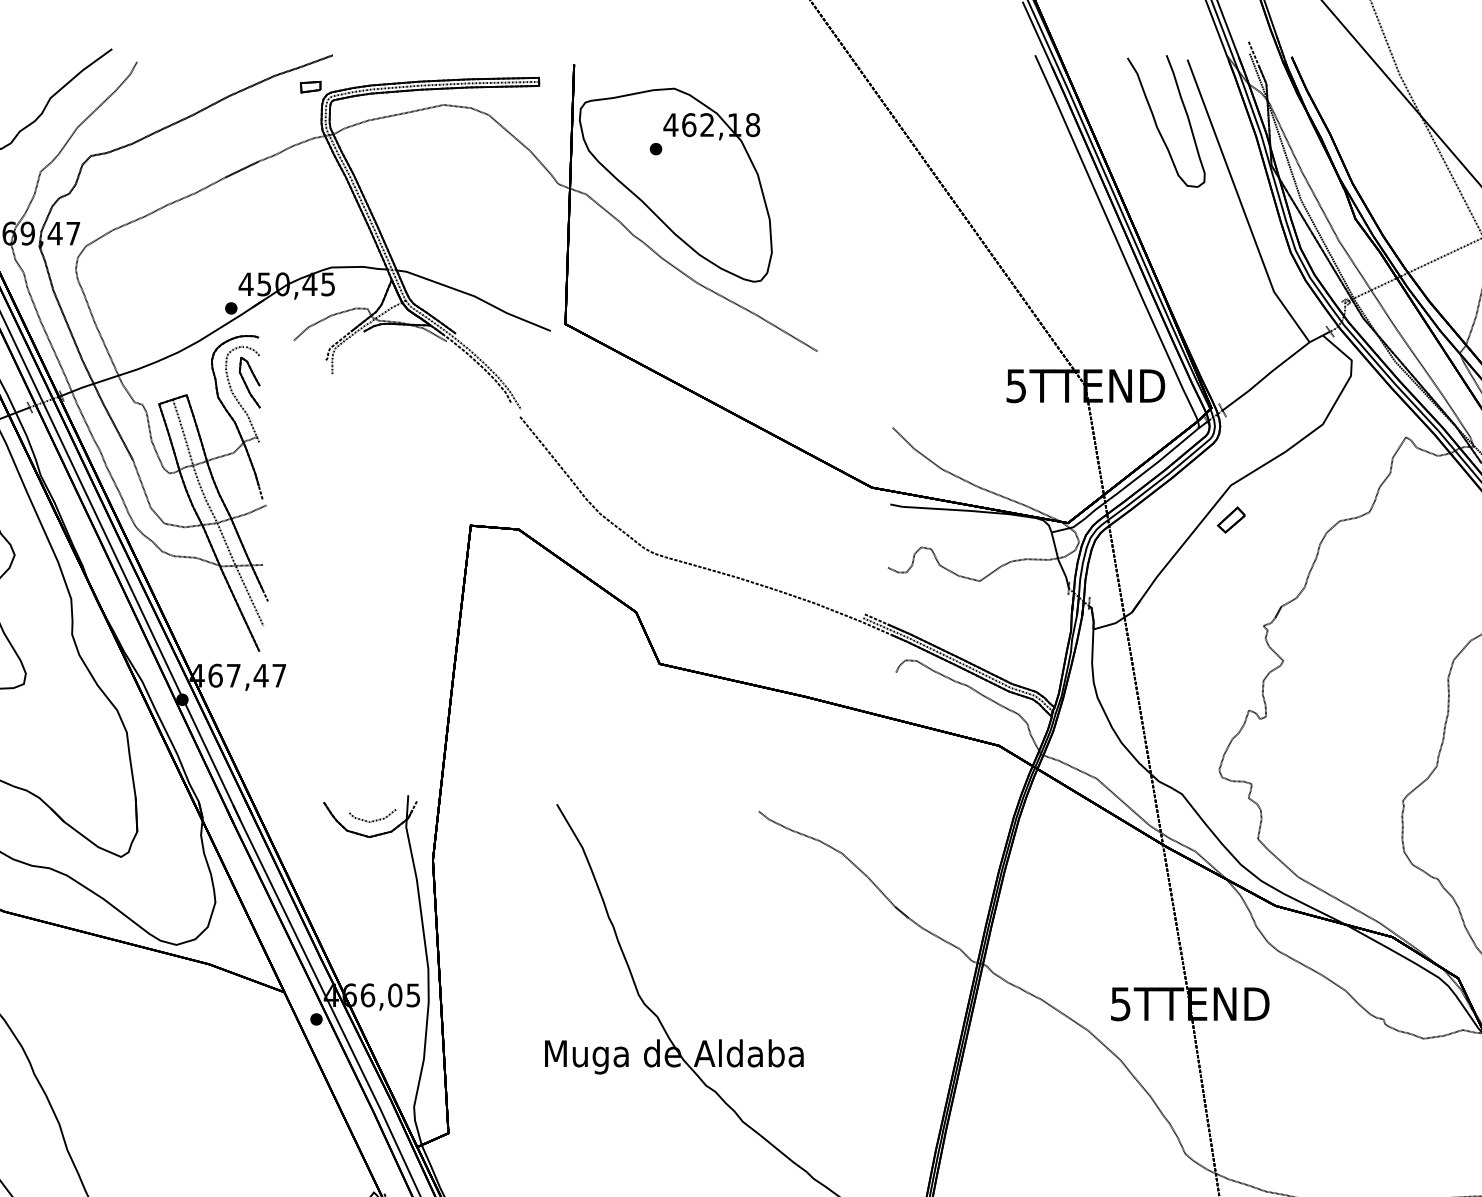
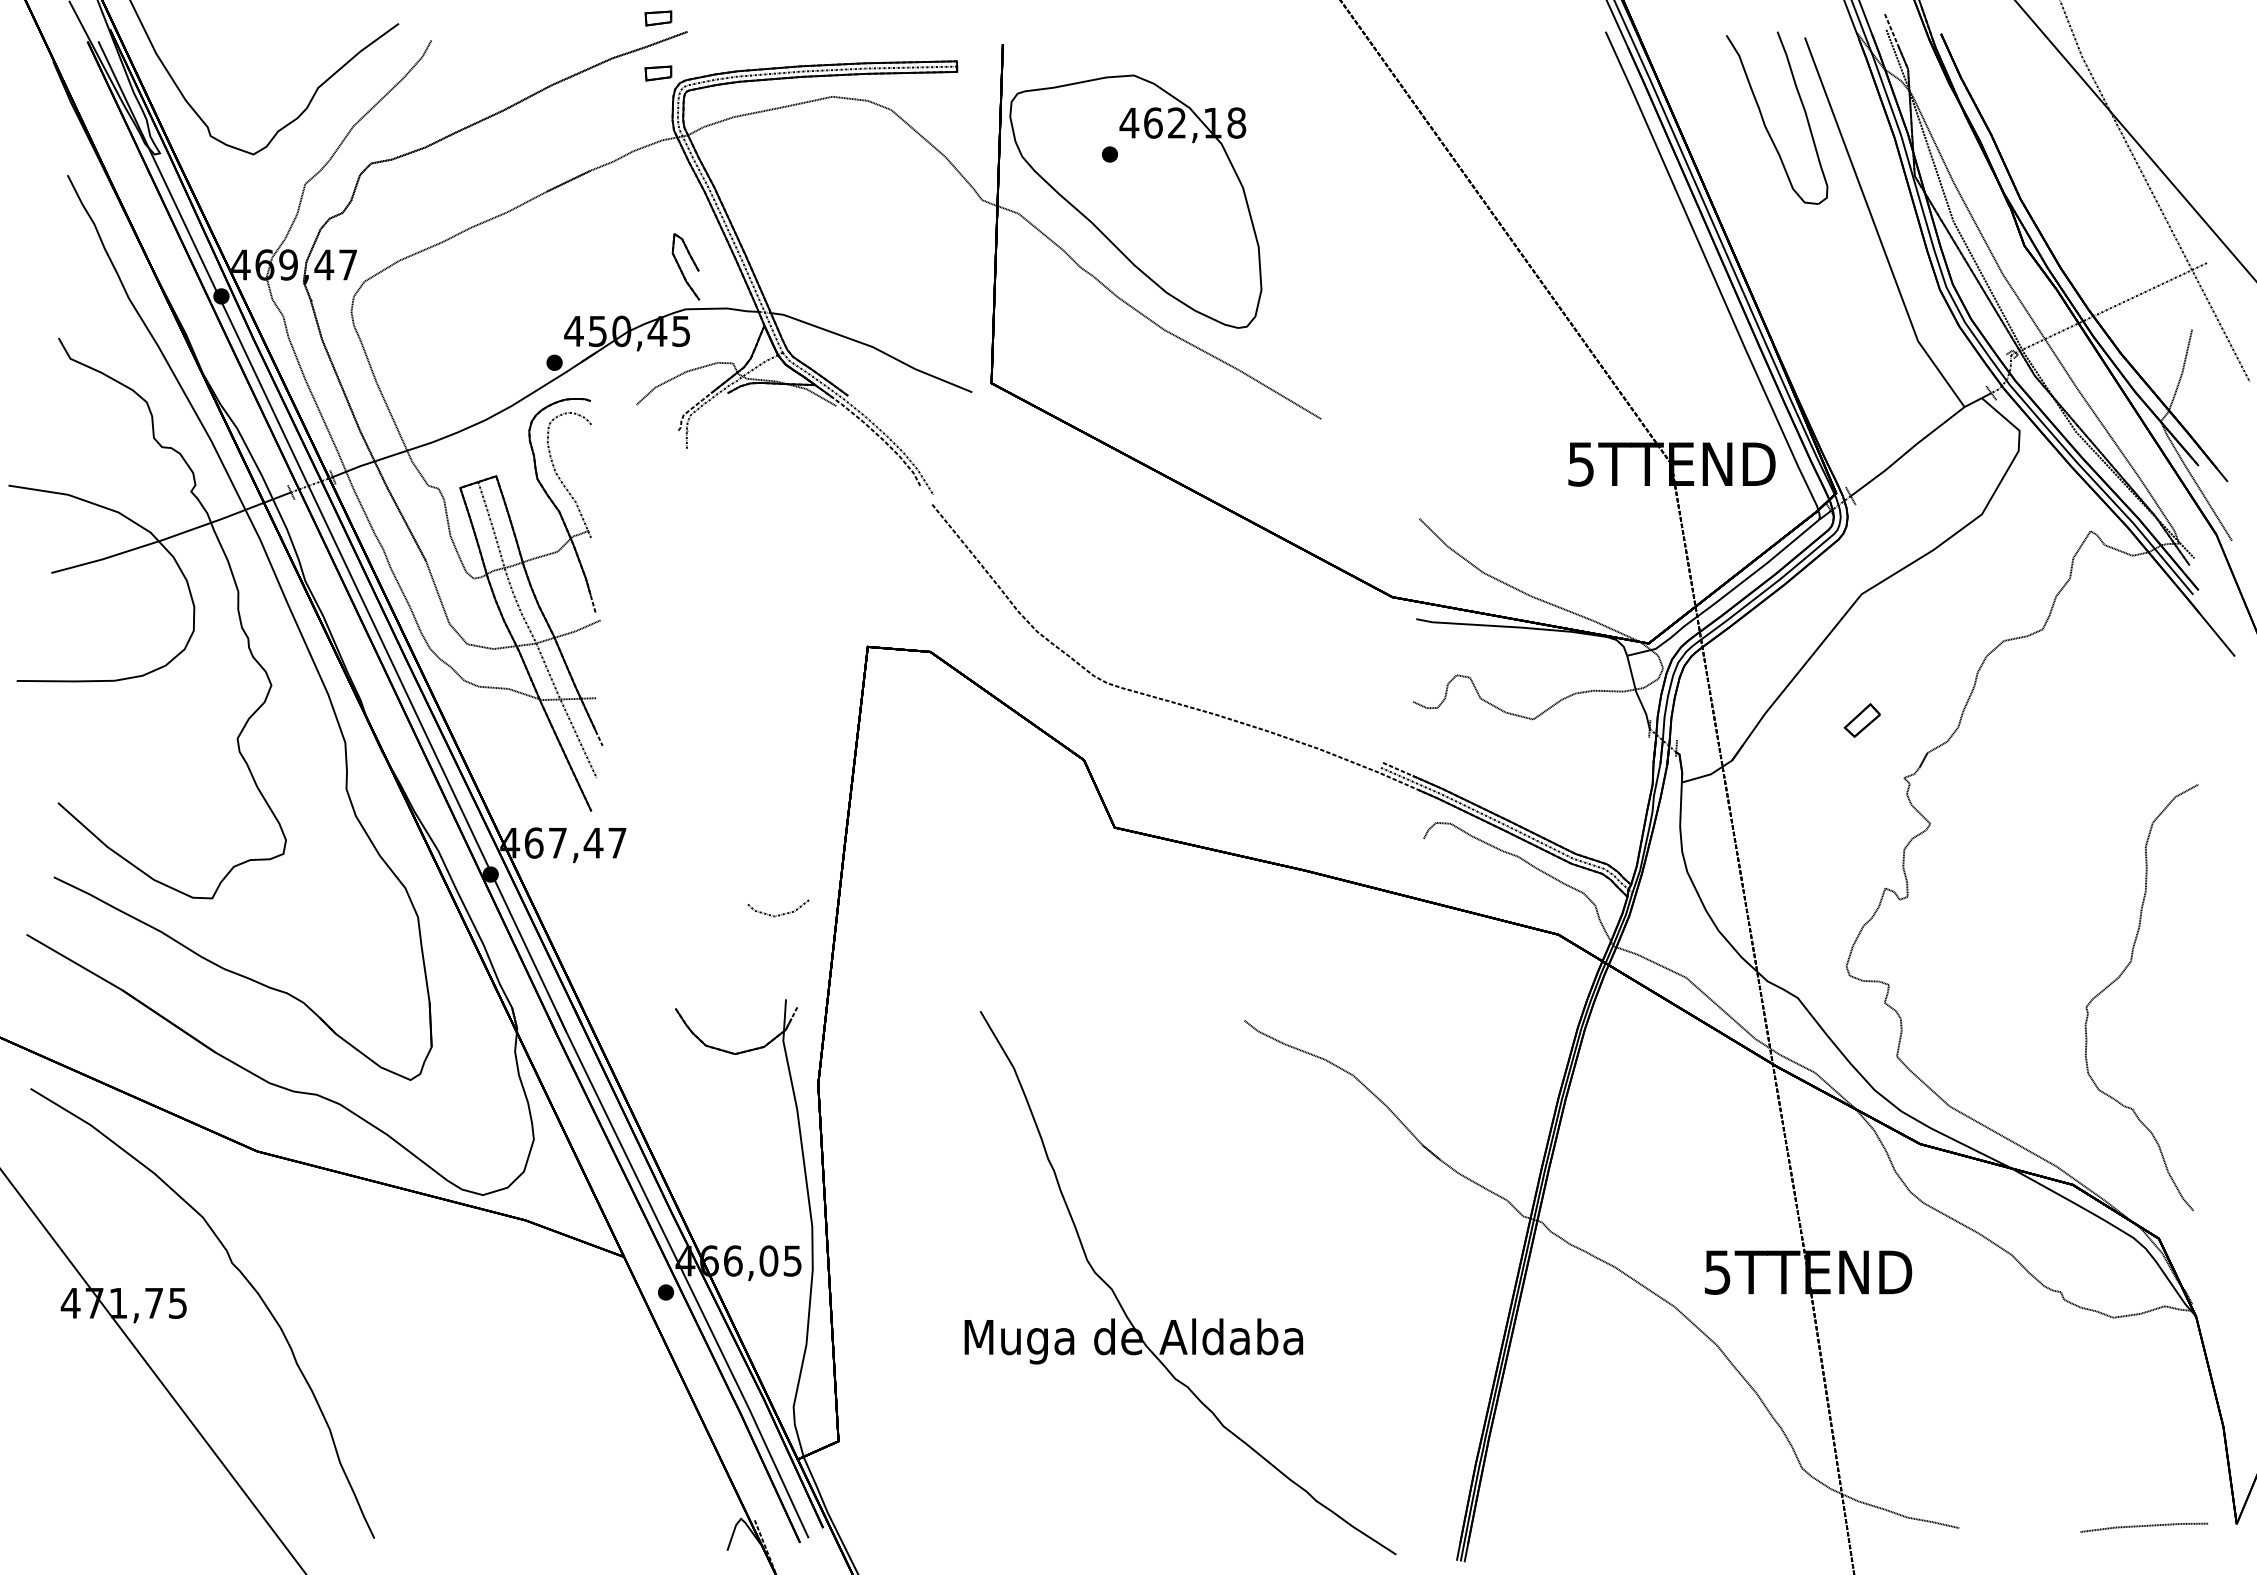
part: (310, 45) -> (658, 18), added
part: (249, 382) -> (685, 266), moved
part: (1230, 520) -> (1861, 720), moved
curve: (372, 820) -> (778, 914), moved

